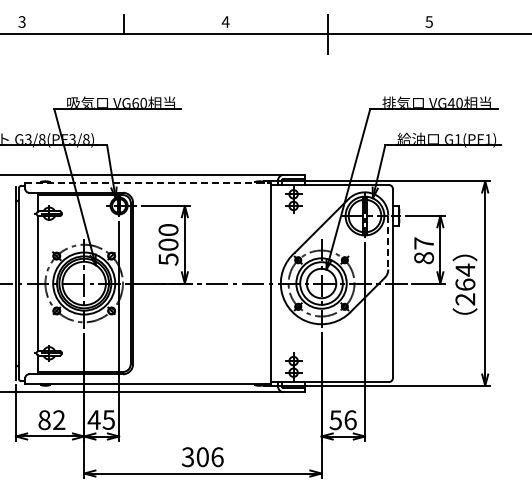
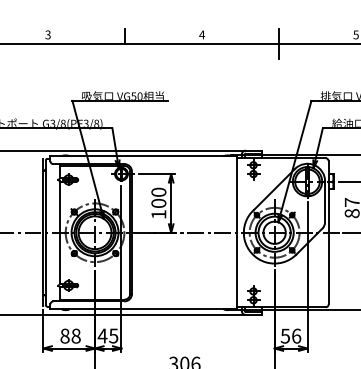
text: (135, 102) -> (133, 95), VG60 -> VG50
line: (148, 182) -> (143, 156), dashed -> solid
line: (388, 242) -> (325, 201), dashed -> solid
text: (168, 259) -> (158, 214), 500 -> 100
text: (59, 420) -> (76, 336), 82 -> 88

